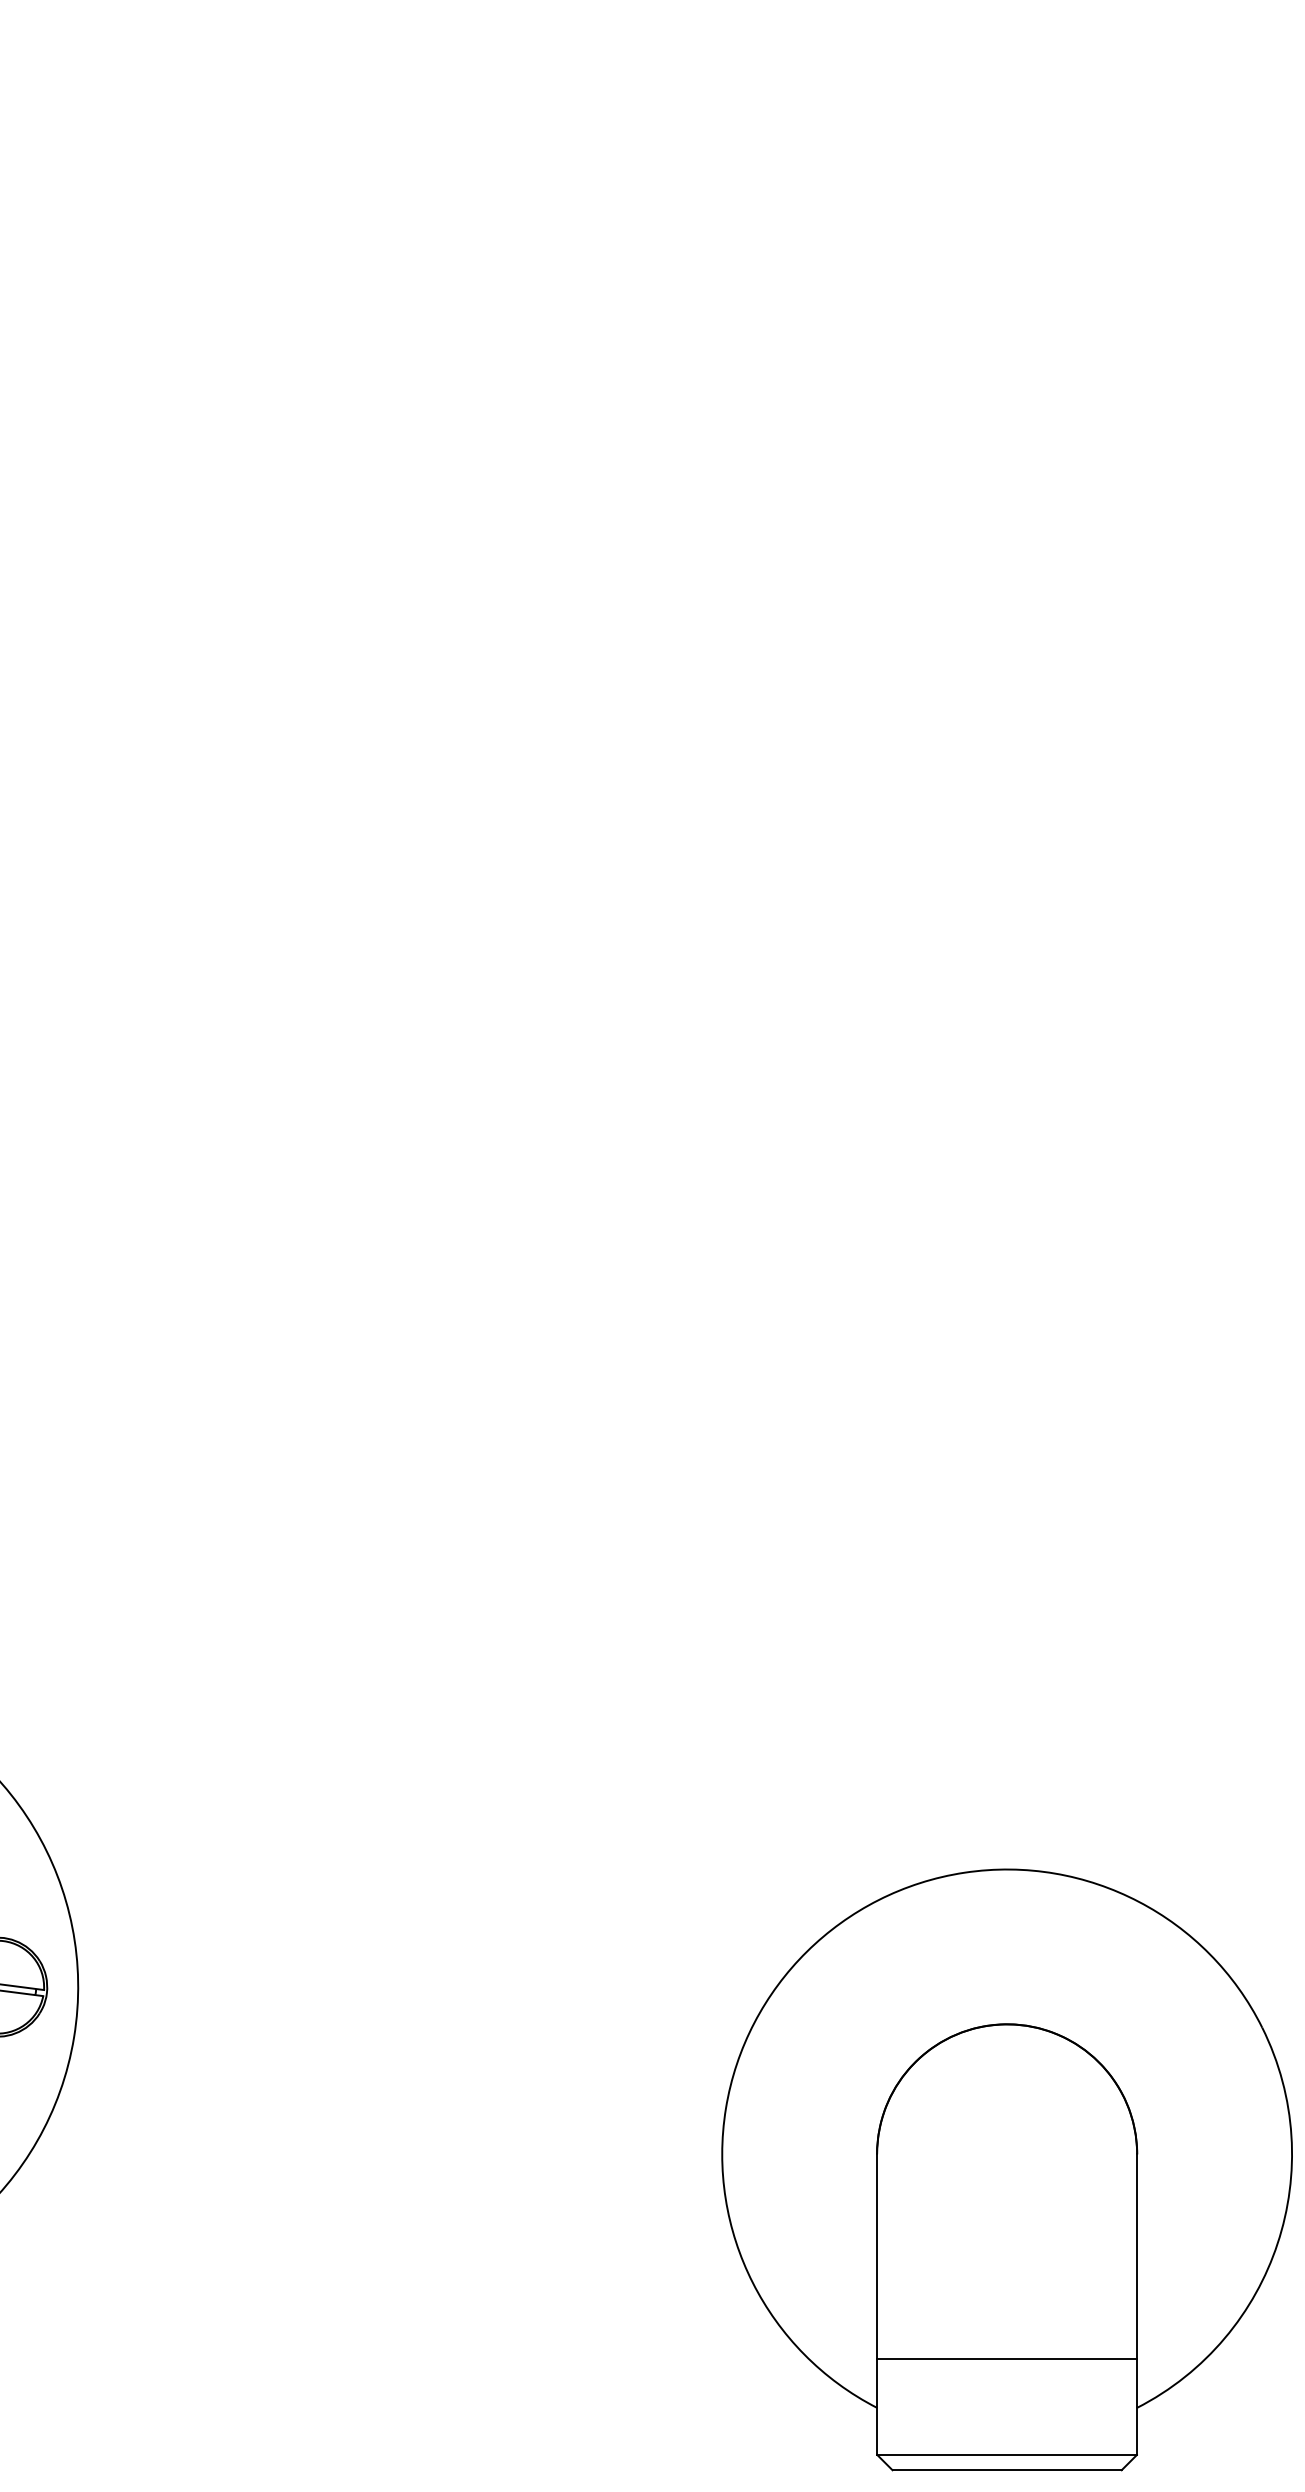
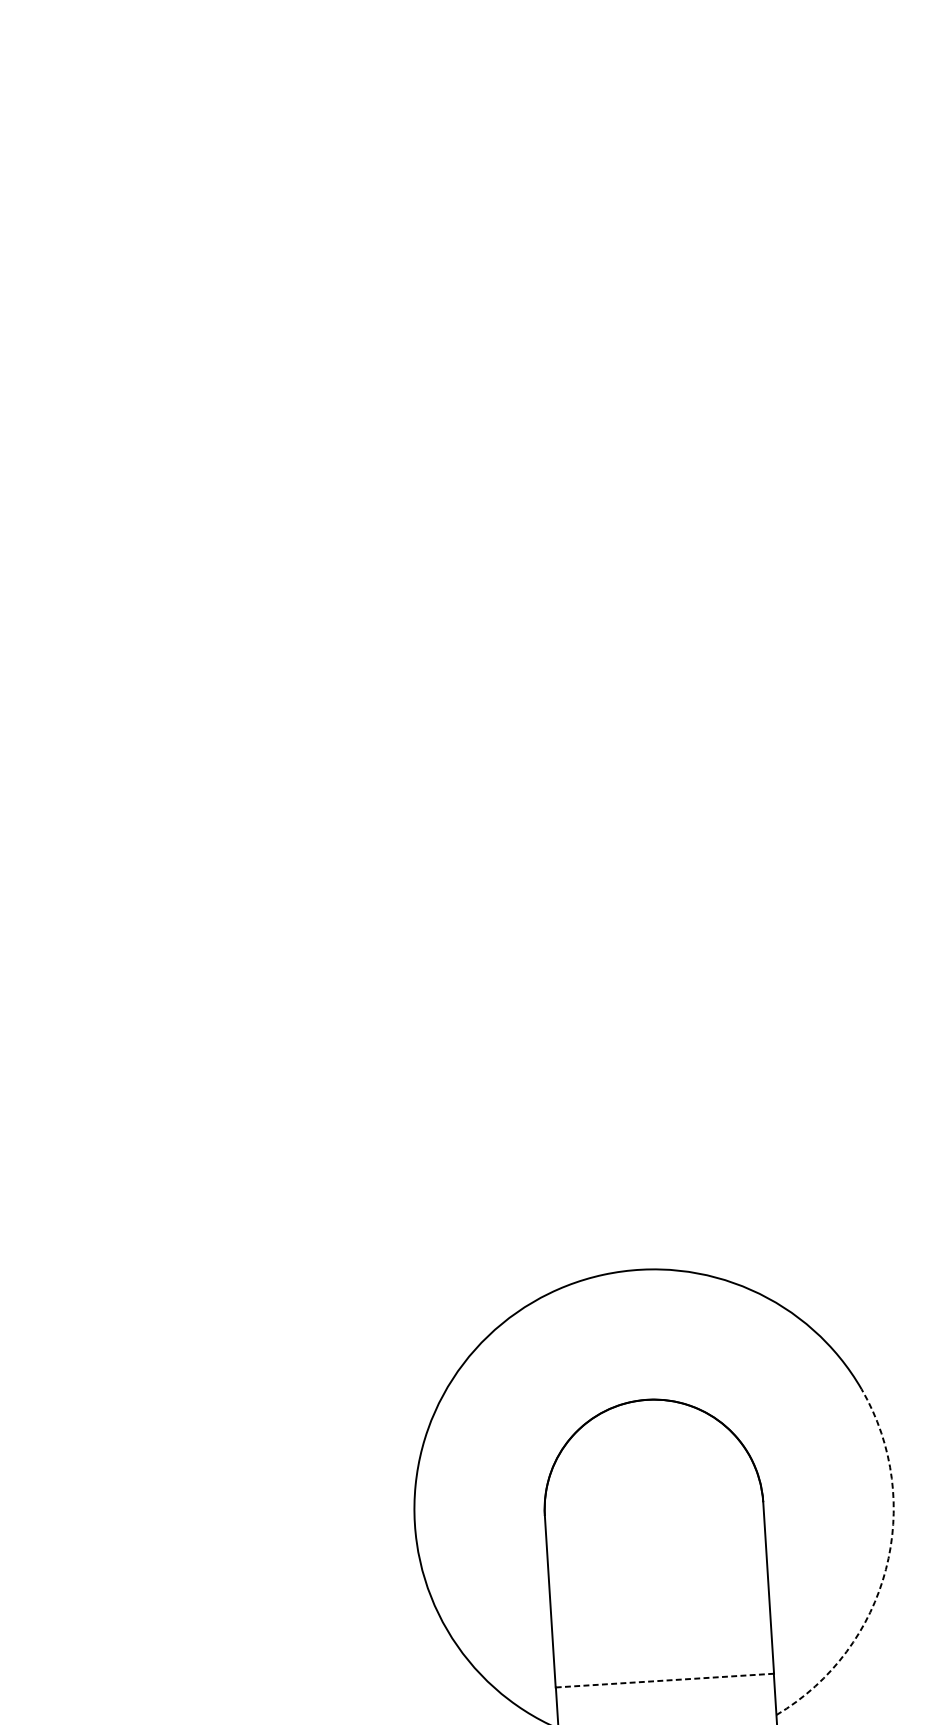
arc: (1277, 2243) -> (885, 1569), solid -> dashed
line: (1006, 2358) -> (664, 1680), solid -> dashed

